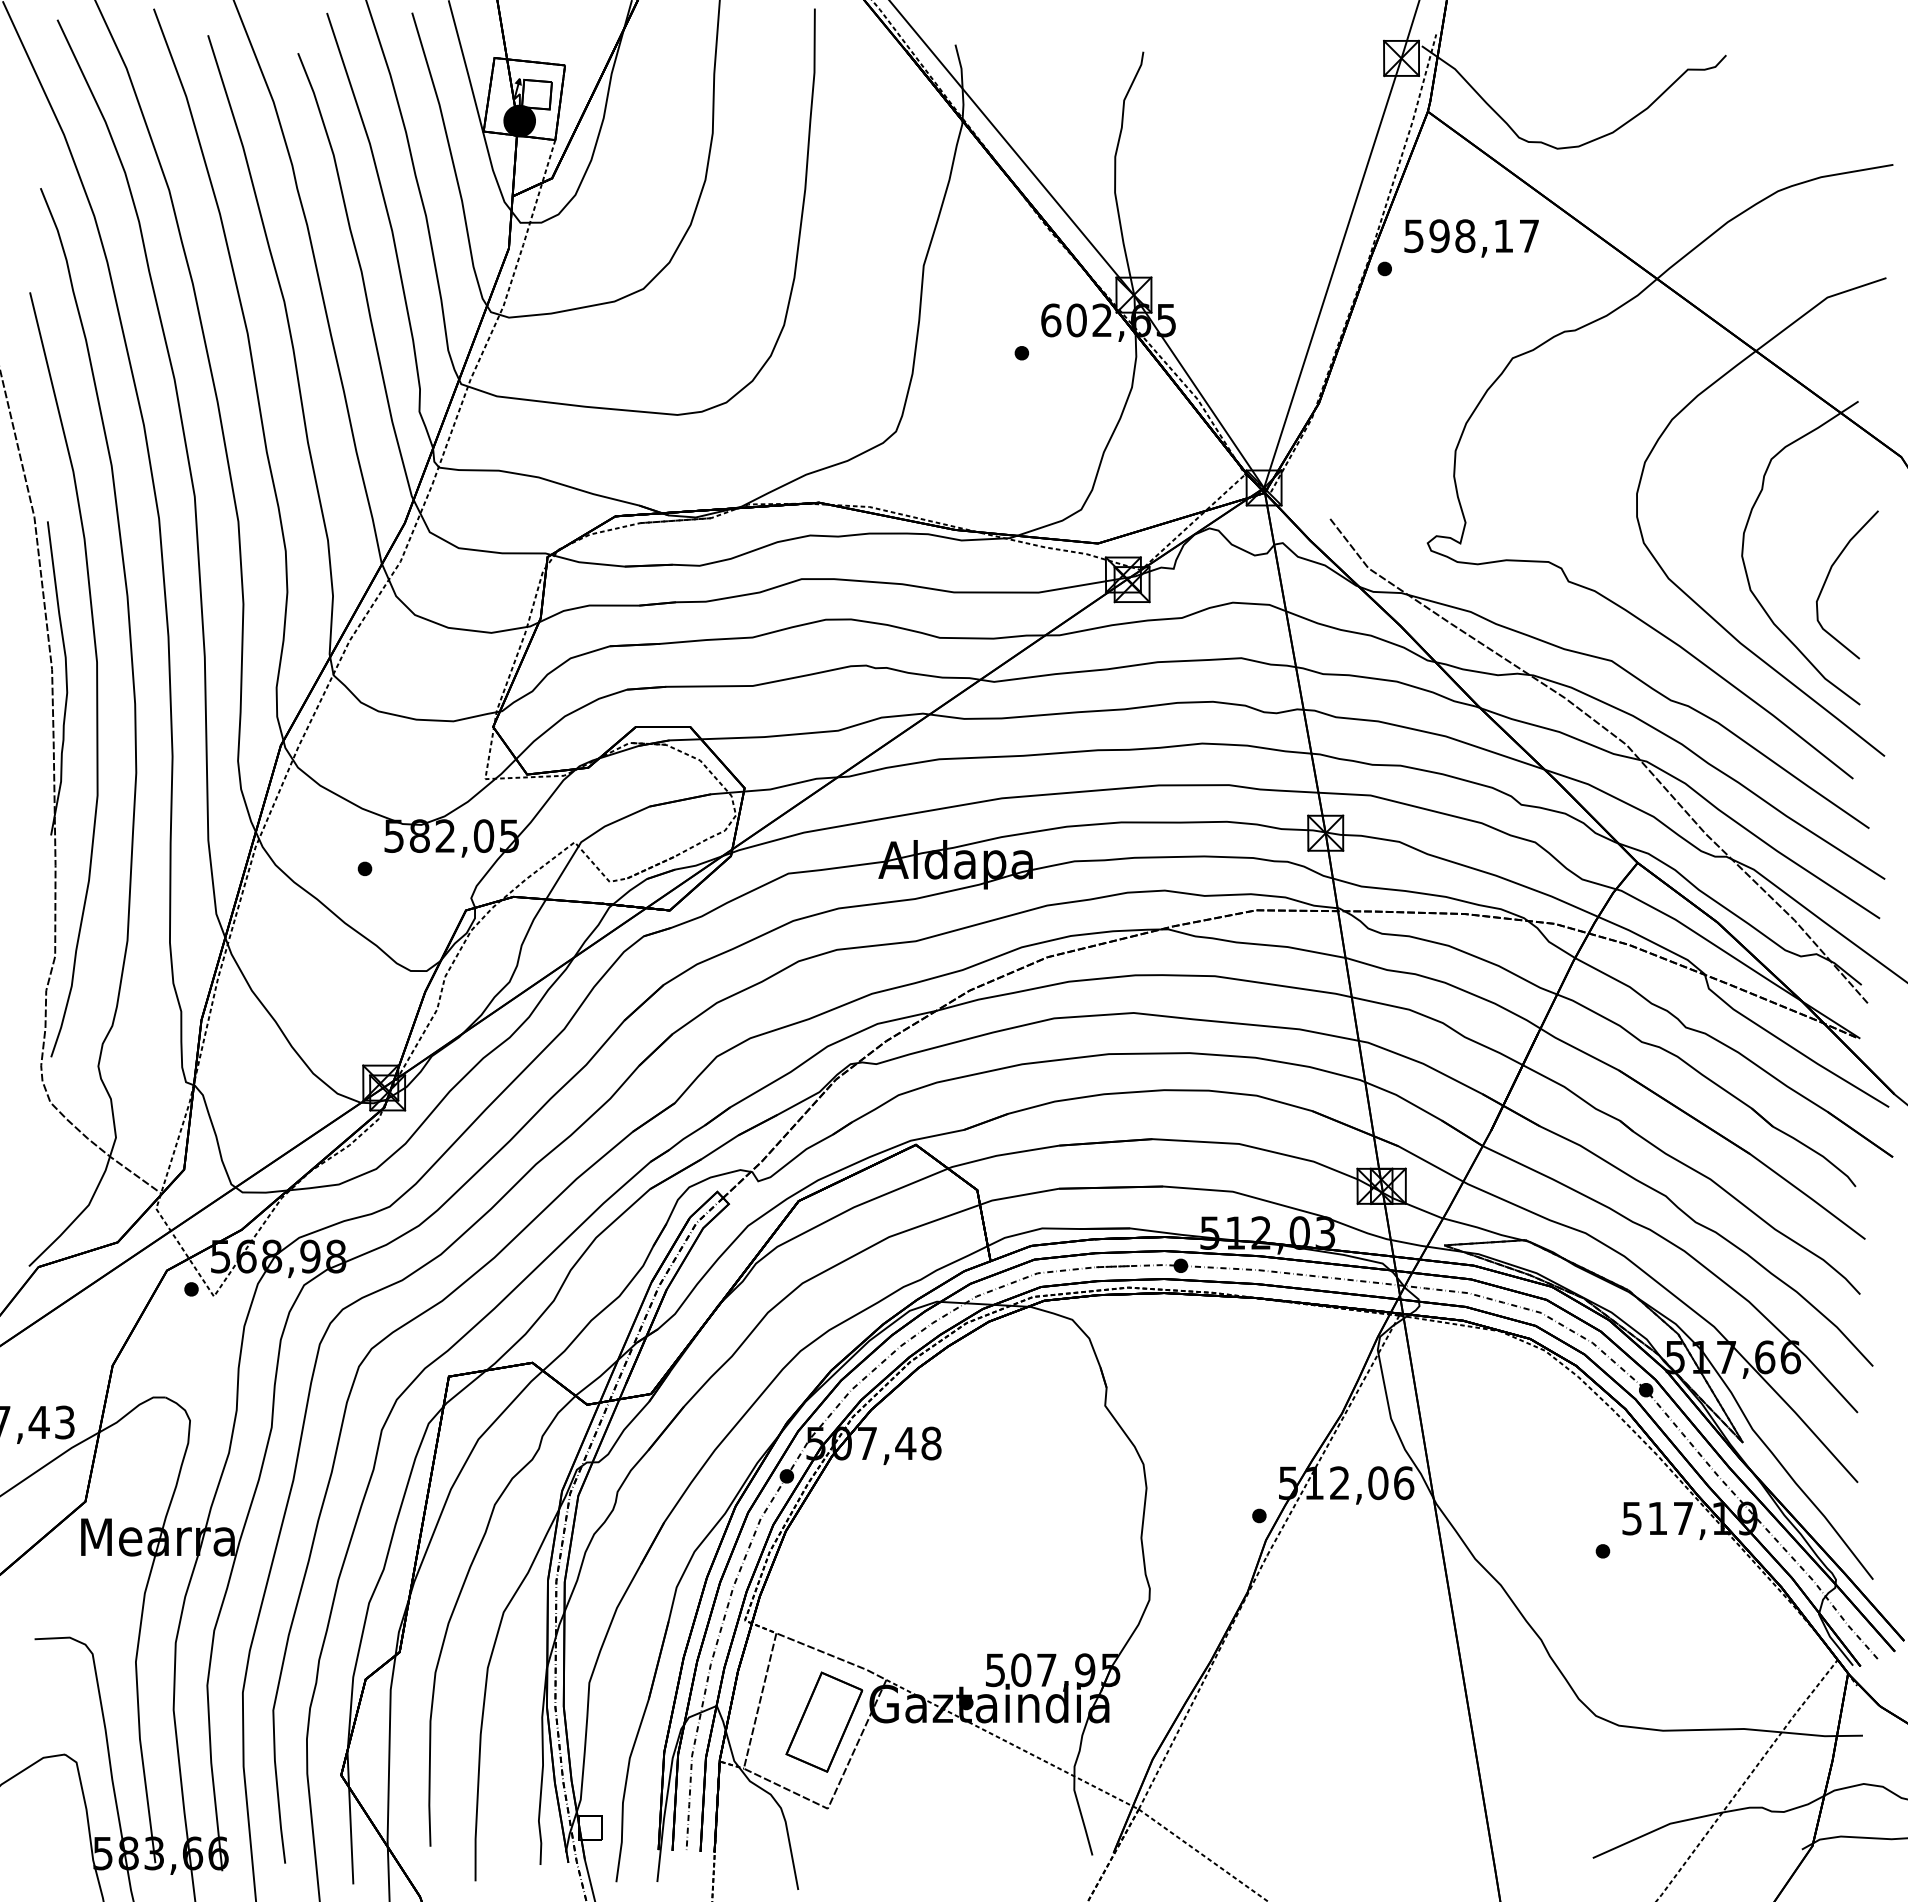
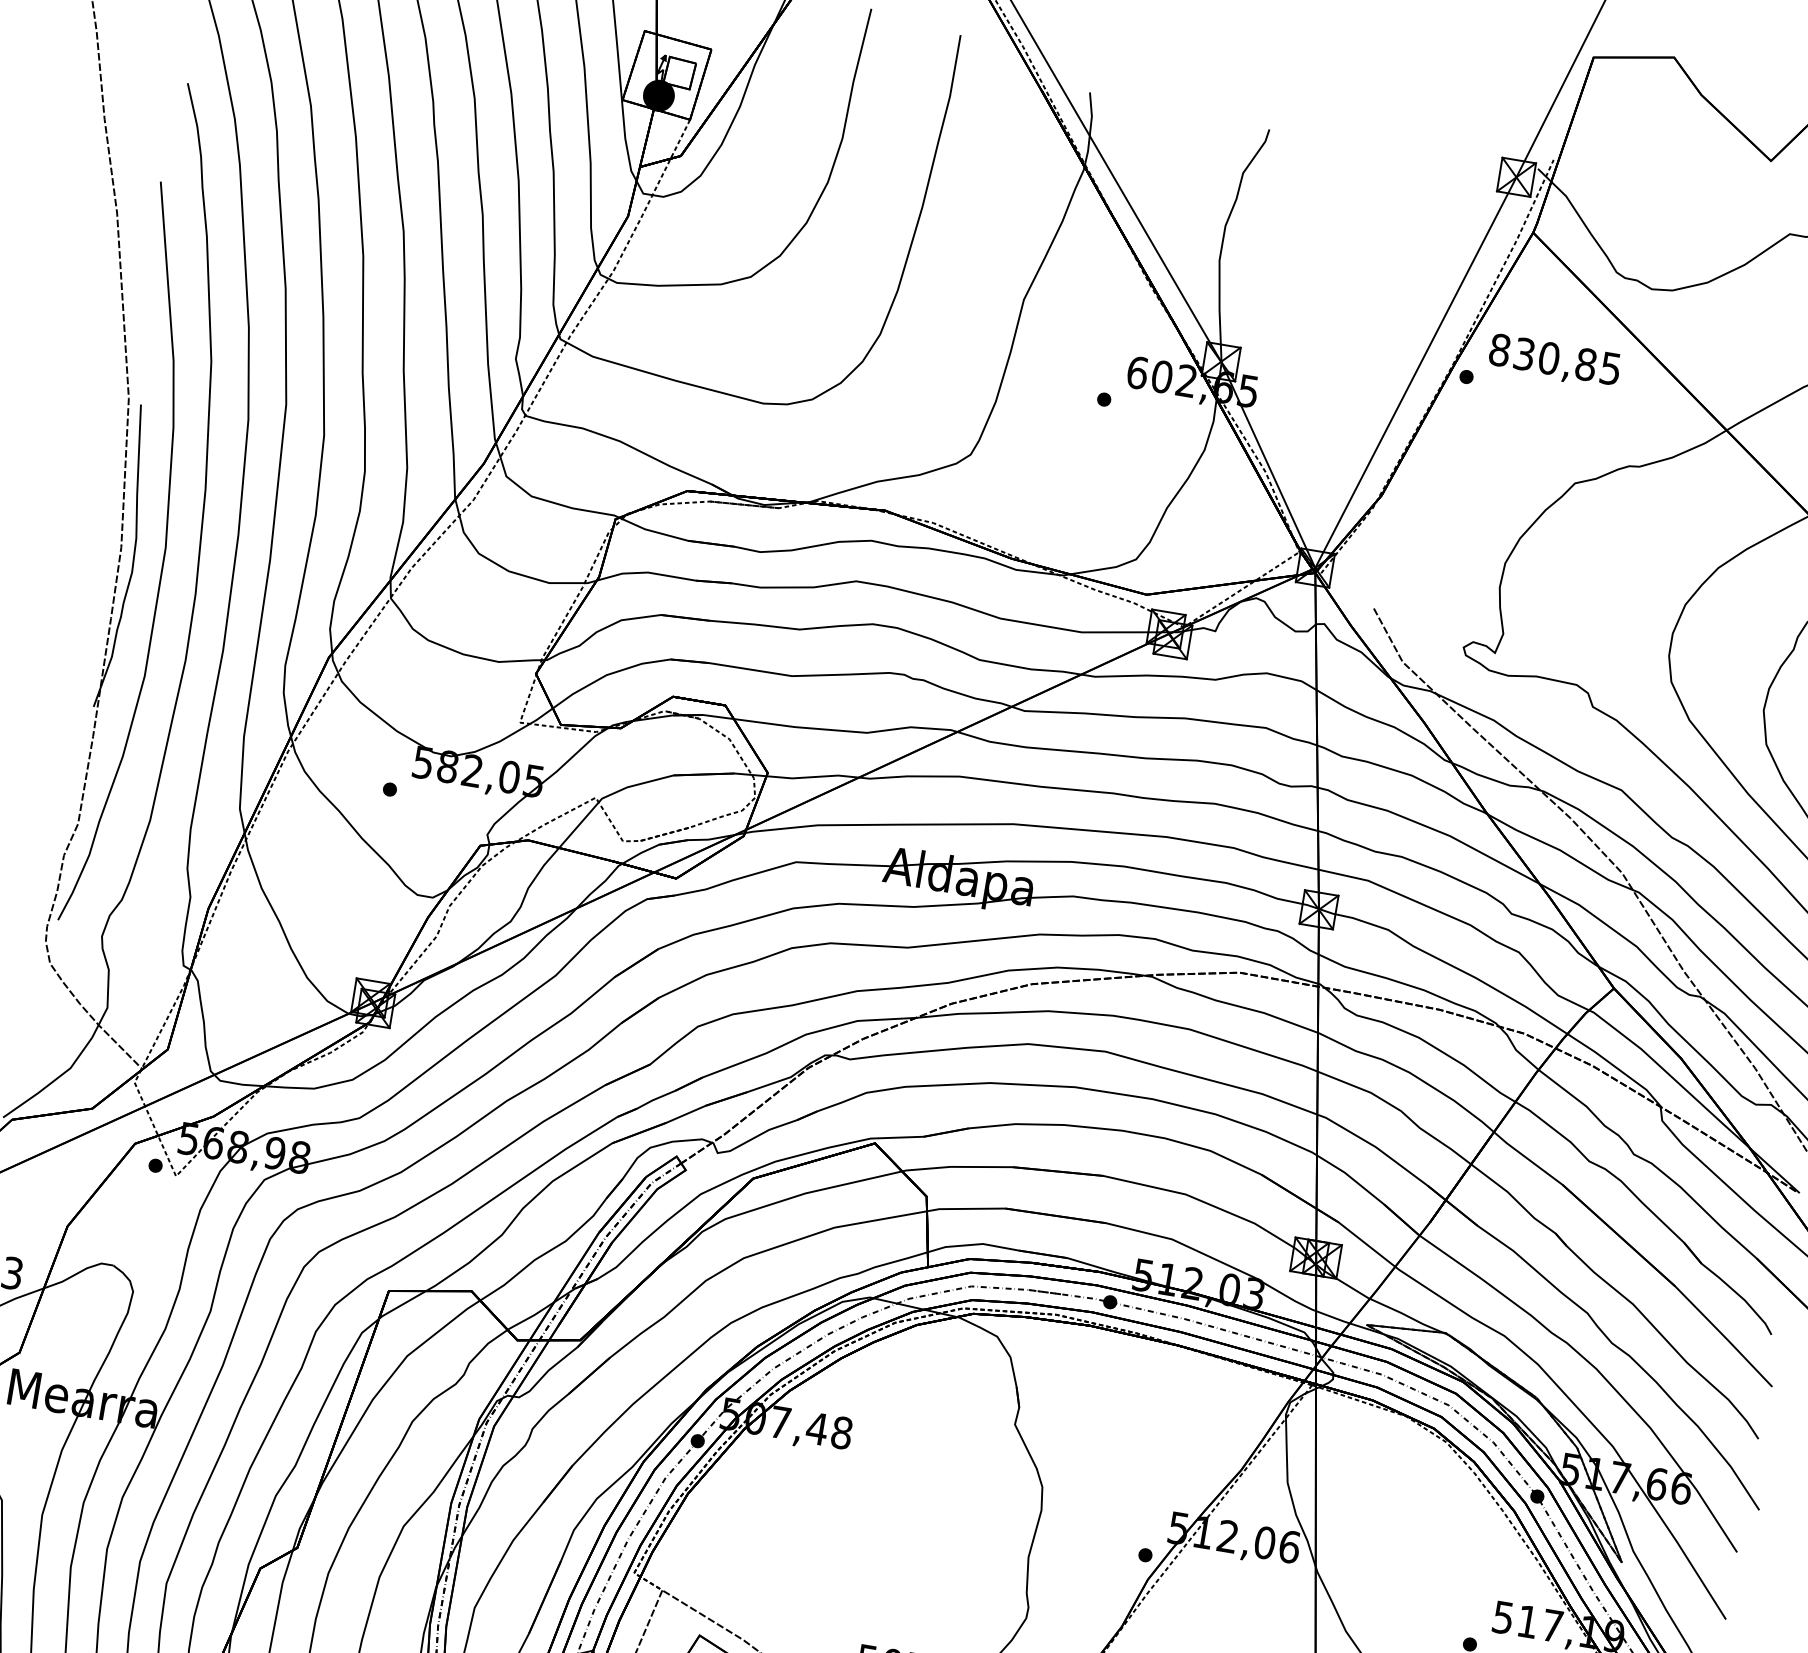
text: (1471, 236) -> (1555, 359), 598,17 -> 830,85

